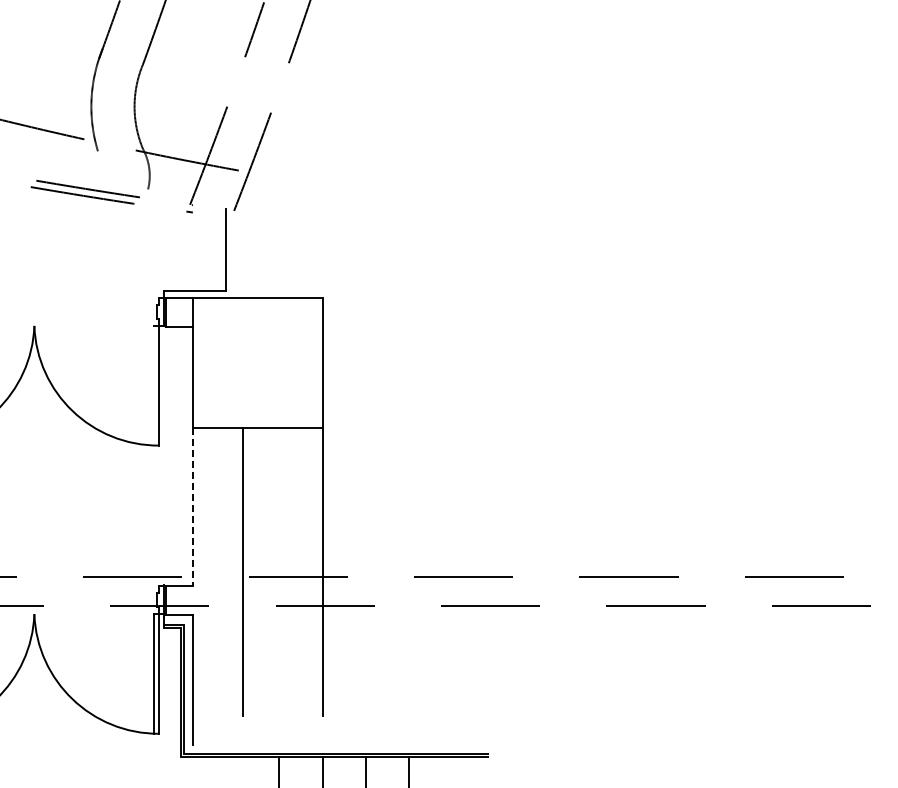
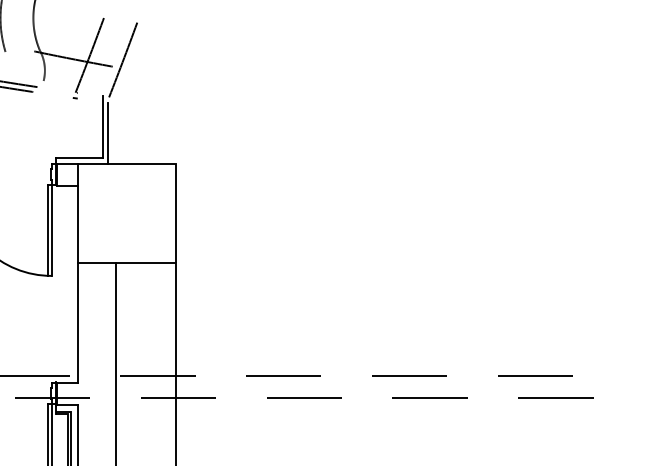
line: (233, 258) -> (108, 133), added
line: (153, 385) -> (47, 230), added
line: (192, 507) -> (77, 323), dashed -> solid

